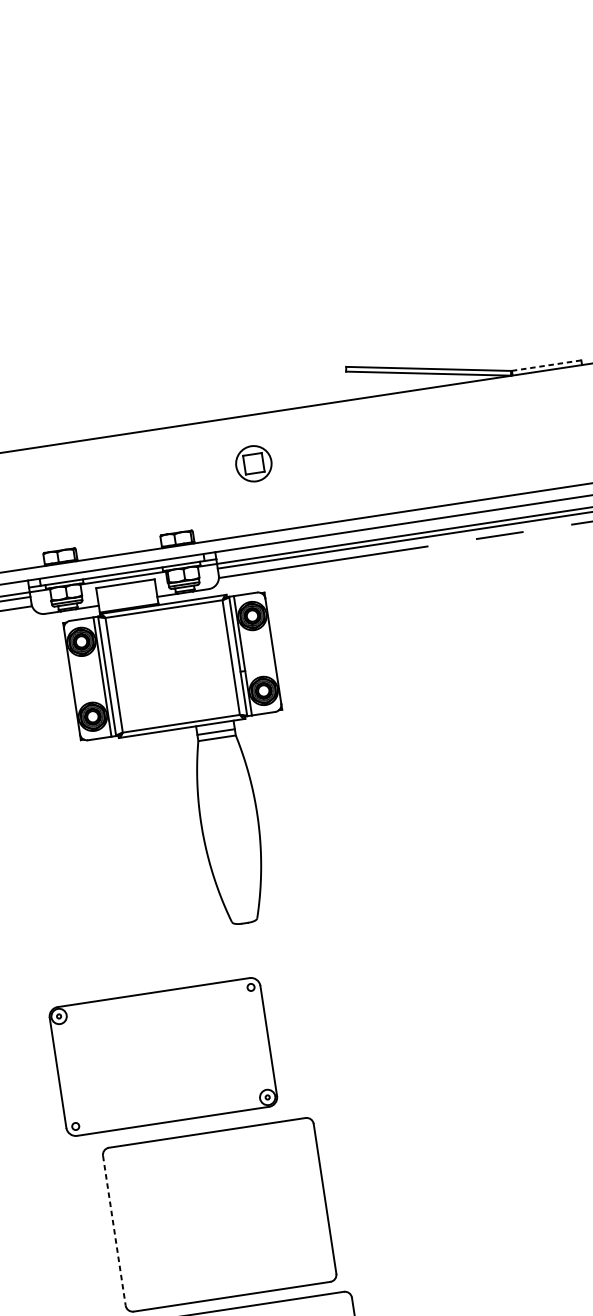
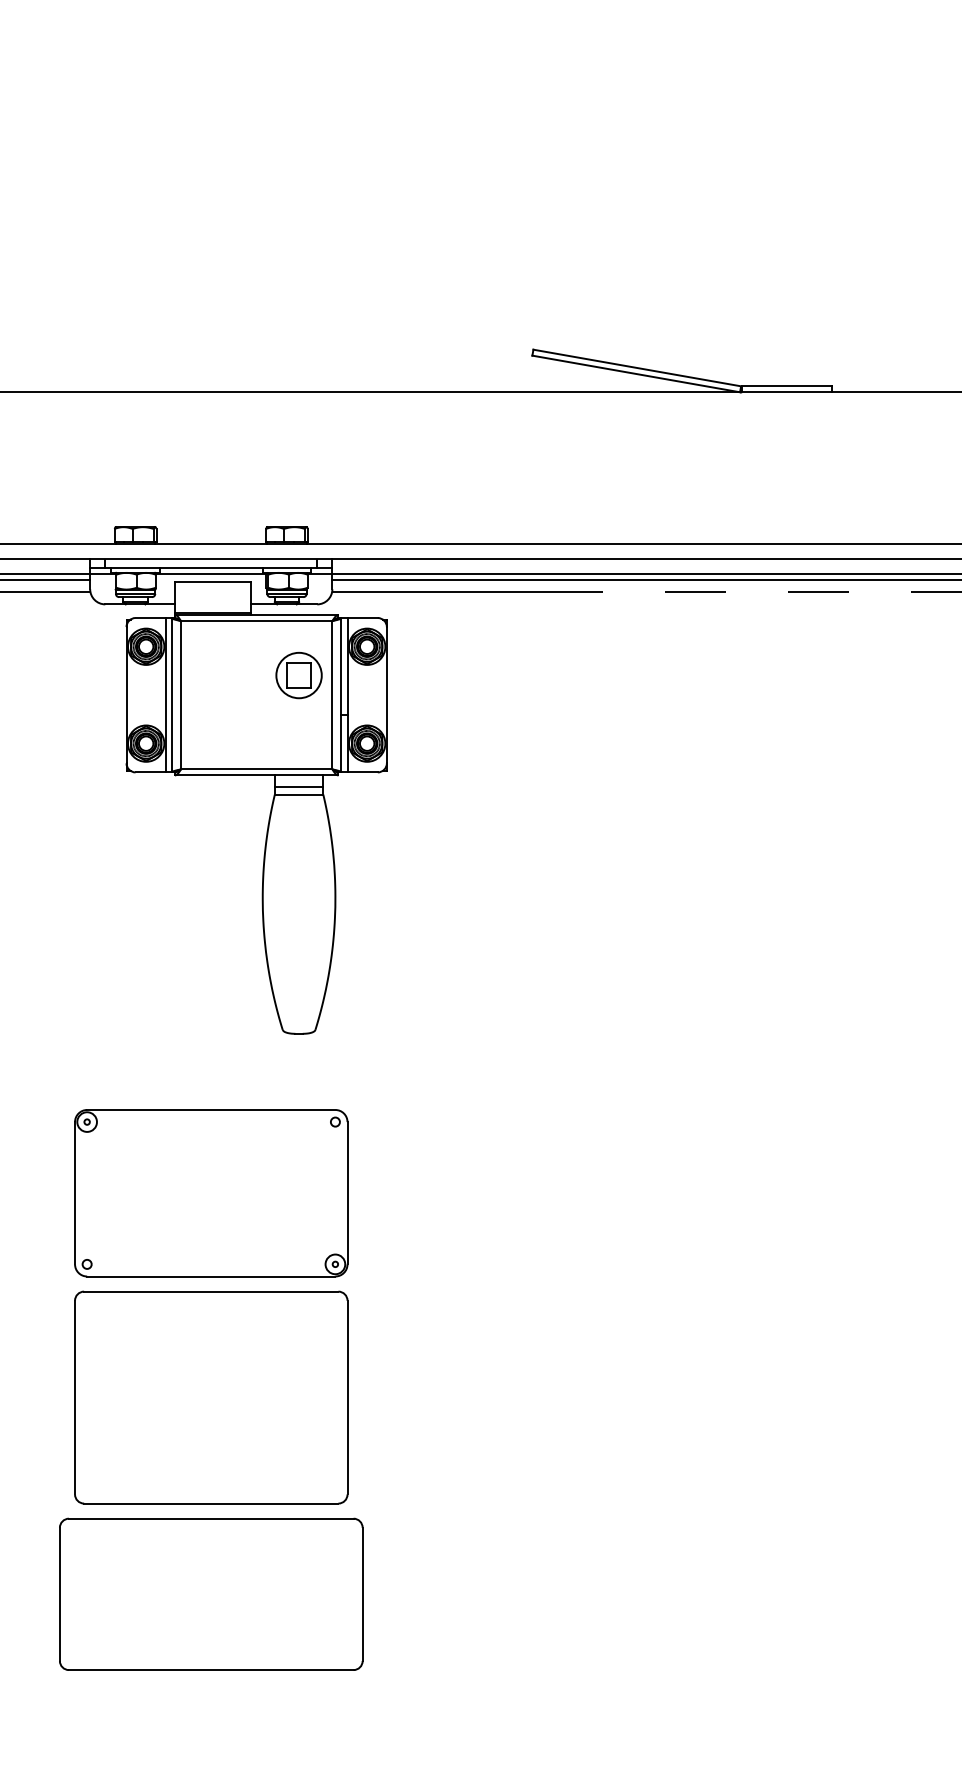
line: (547, 365) -> (787, 386), dashed -> solid
part: (253, 463) -> (298, 675), moved
part: (163, 1057) -> (211, 1193), moved
line: (114, 1230) -> (75, 1397), dashed -> solid

